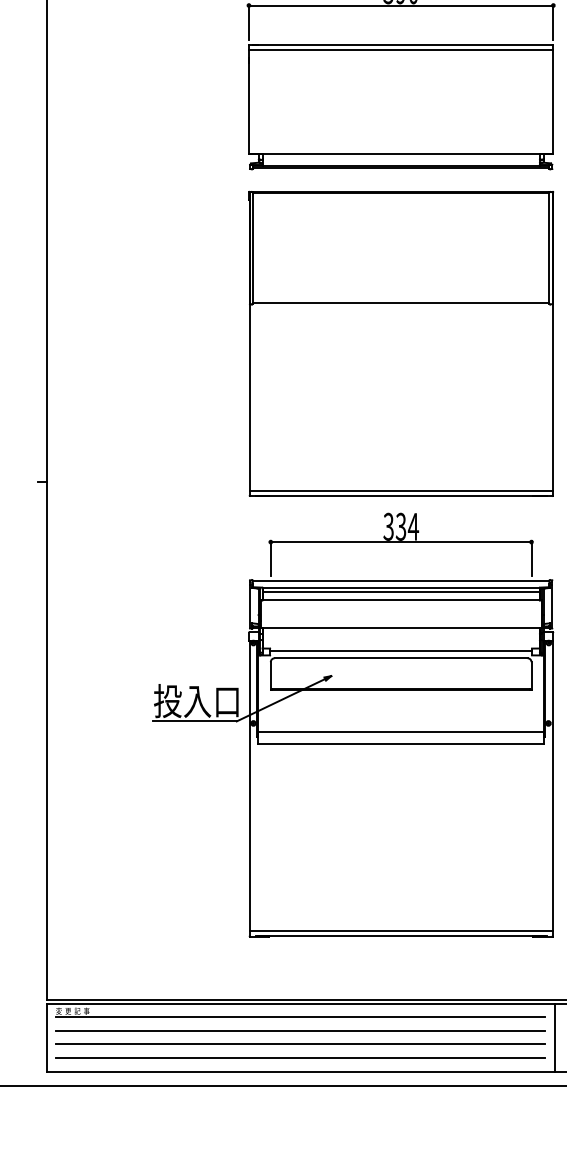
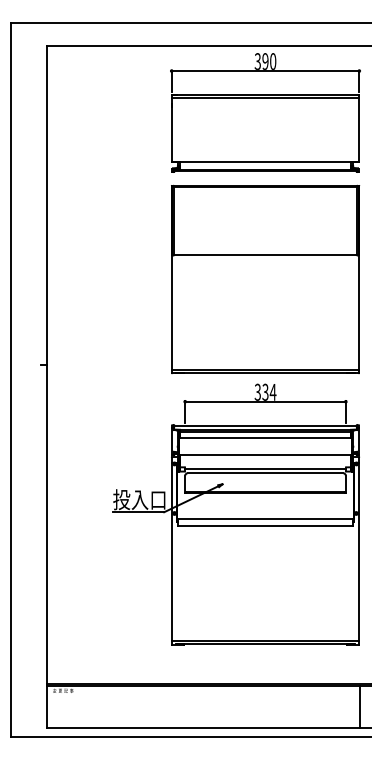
line: (300, 1017) -> (203, 694), removed
line: (300, 1030) -> (203, 702), removed
line: (300, 1044) -> (203, 711), removed
line: (300, 1057) -> (203, 719), removed

